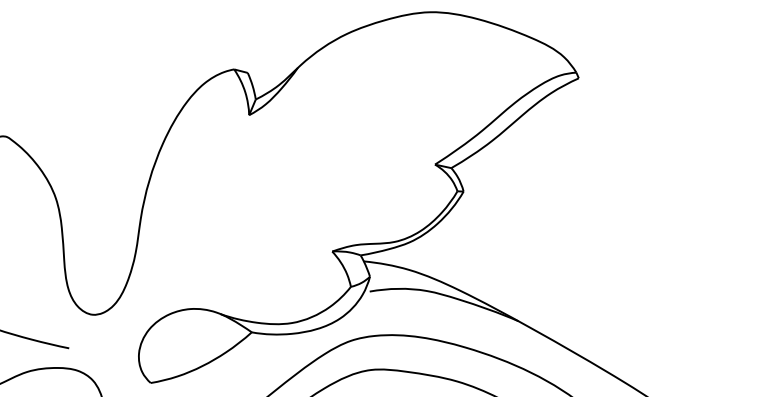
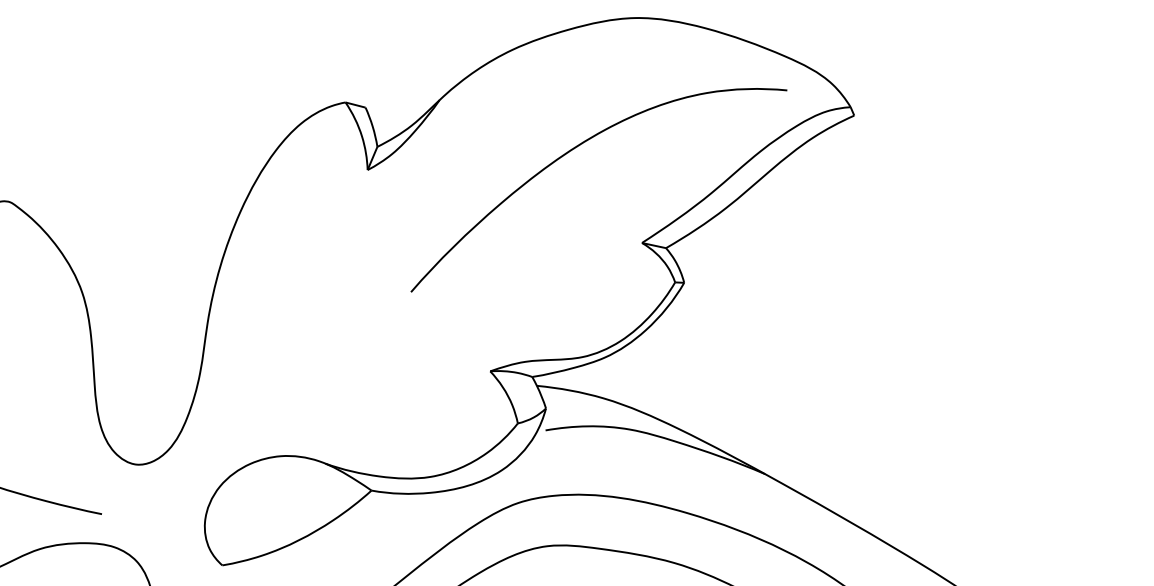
curve: (391, 100) -> (577, 148), added

